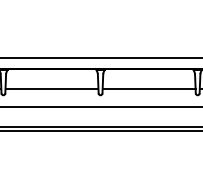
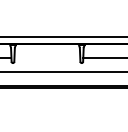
line: (51, 88) -> (47, 58), removed

